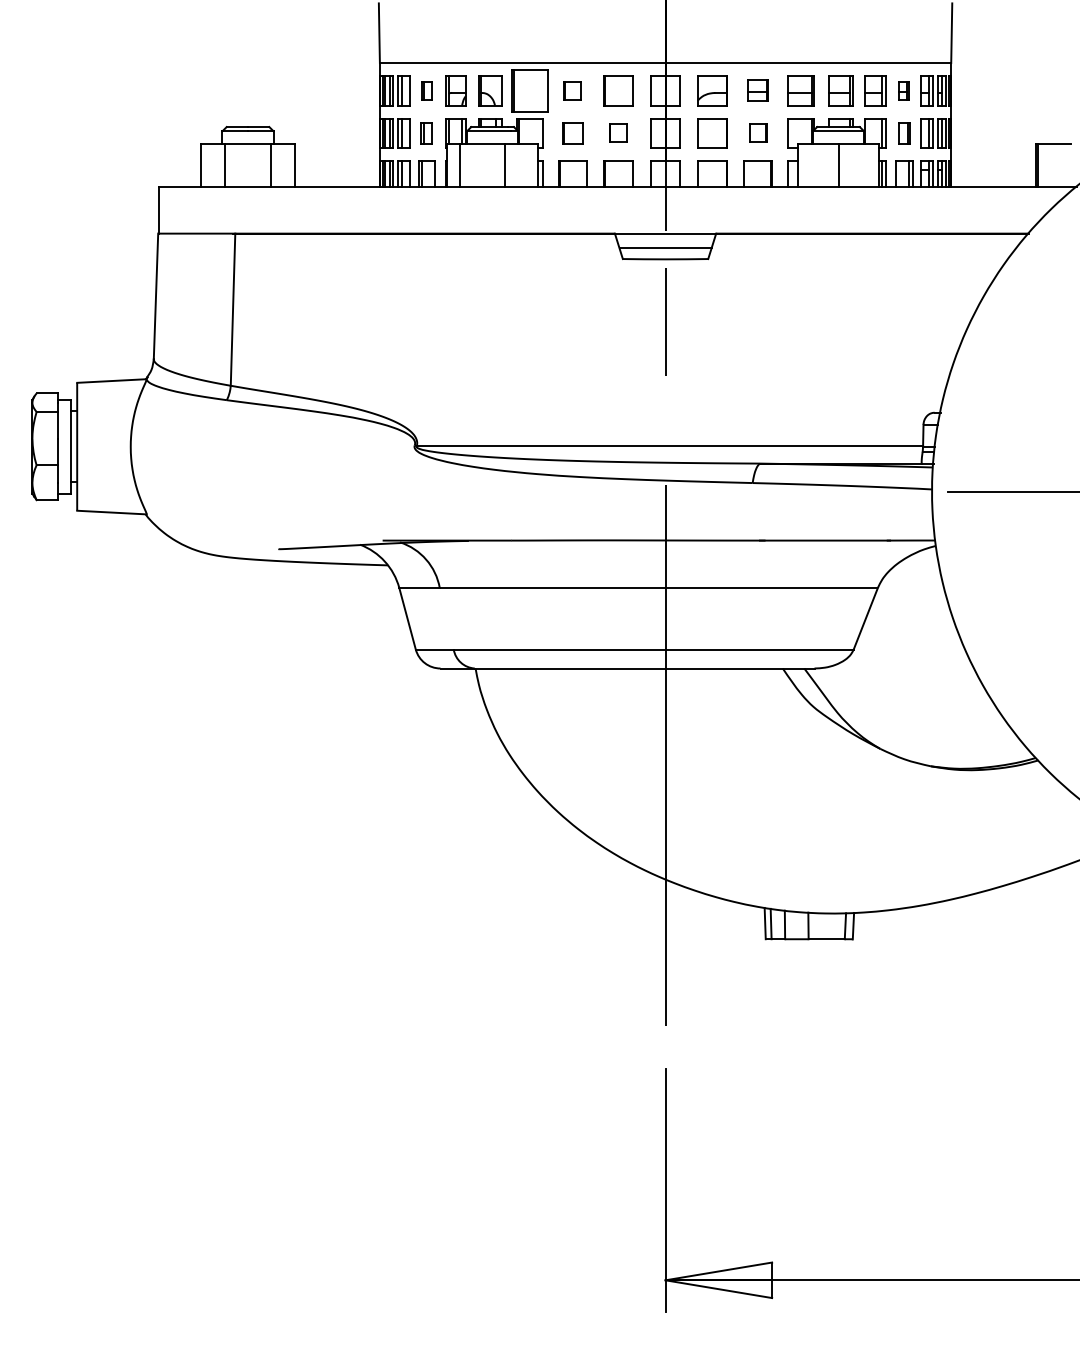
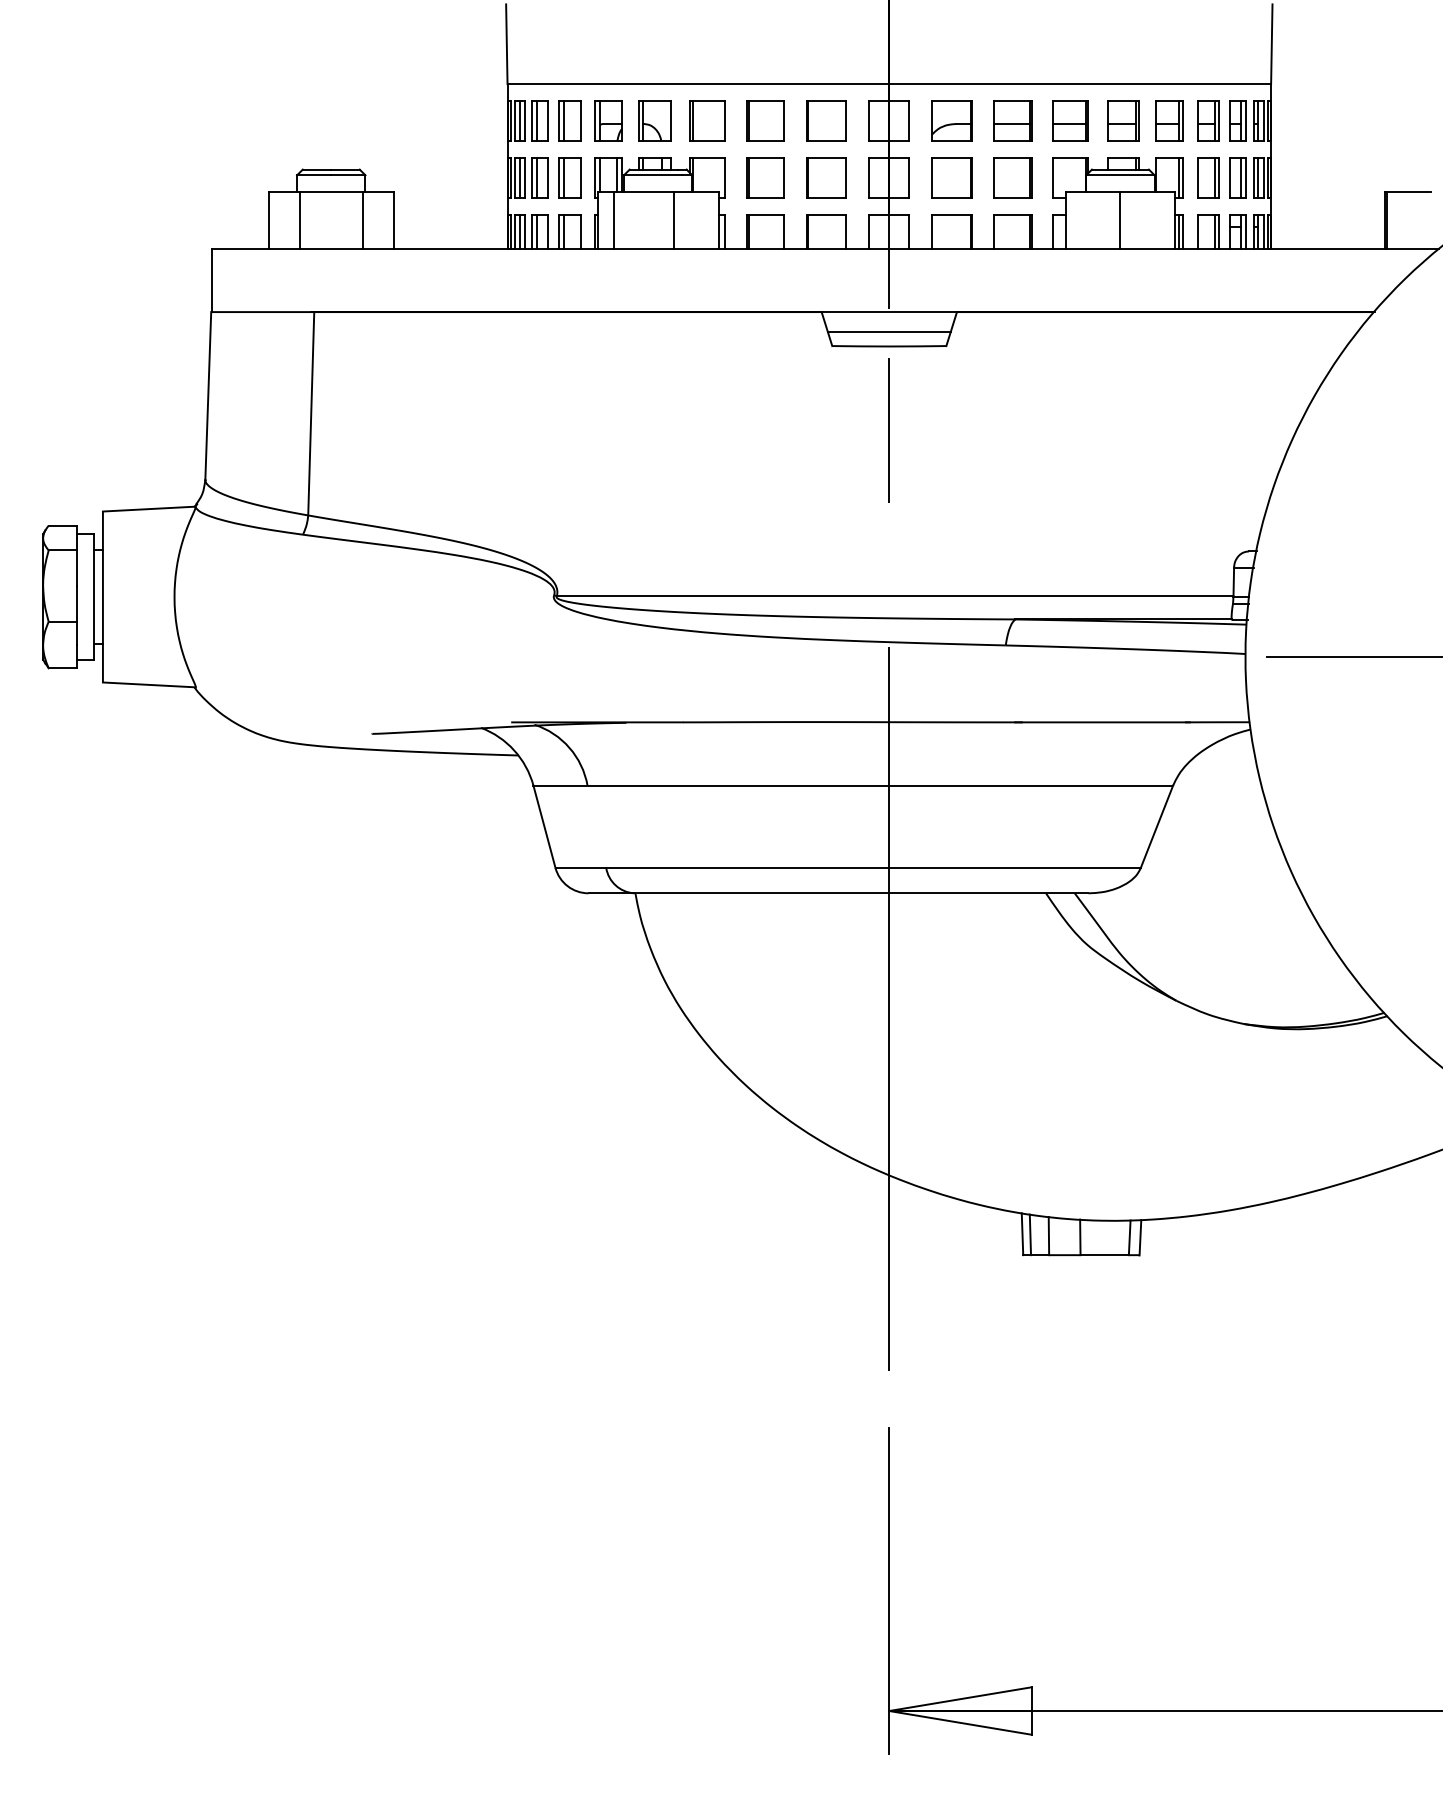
part: (426, 90) -> (569, 120), size x1.67
part: (529, 90) -> (707, 120), size x0.71
part: (572, 90) -> (765, 120), size x1.67
part: (757, 90) -> (1012, 120), size x1.43
part: (904, 90) -> (1208, 120), size x1.67
part: (426, 132) -> (569, 177), size x1.43
part: (572, 132) -> (765, 177), size x1.43
part: (618, 132) -> (826, 177), size x1.67
part: (757, 132) -> (1012, 177), size x1.67
part: (904, 132) -> (1208, 177), size x1.43

